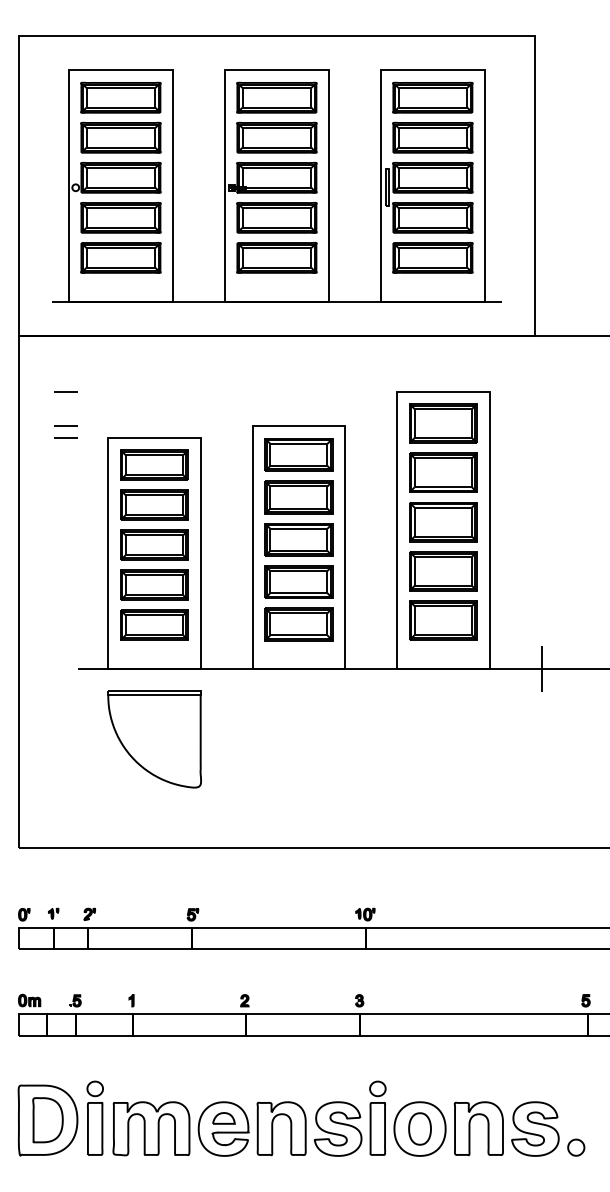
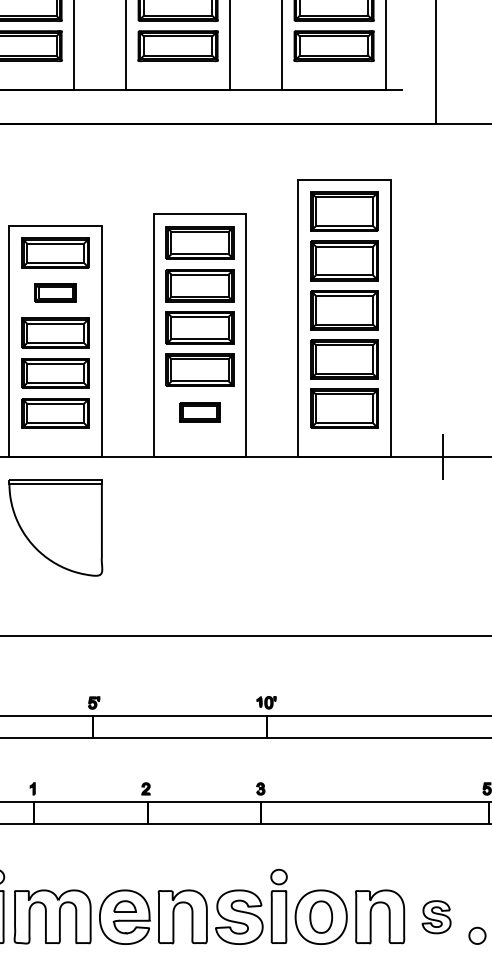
part: (154, 504) -> (55, 292), size x0.6
part: (298, 624) -> (199, 412), size x0.6
part: (535, 1128) -> (436, 916), size x0.6

